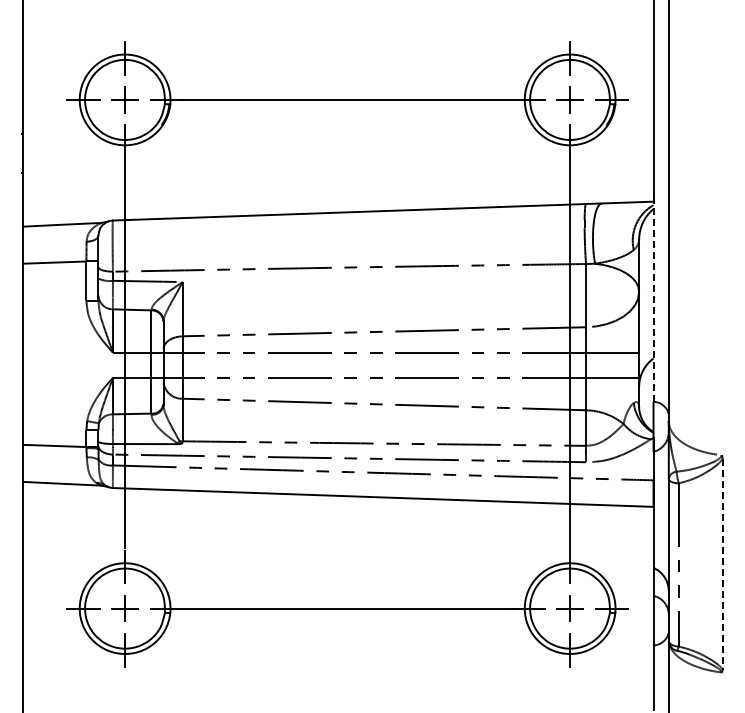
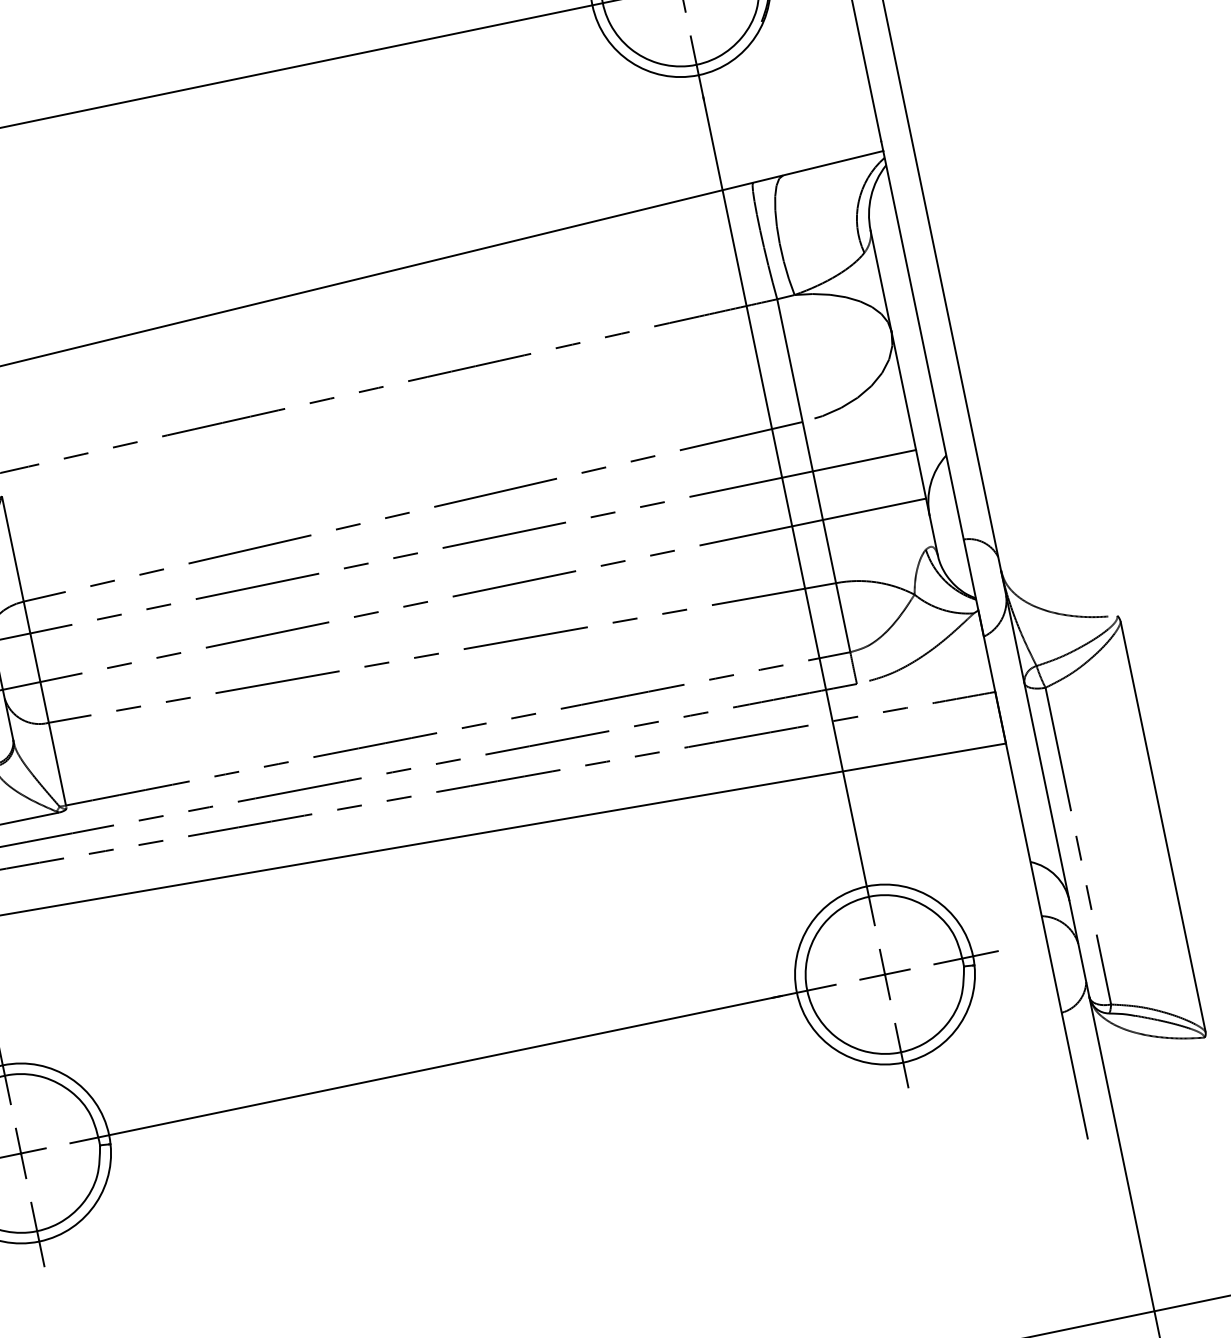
line: (653, 301) -> (923, 344), dashed -> solid
line: (722, 564) -> (1163, 827), dashed -> solid

